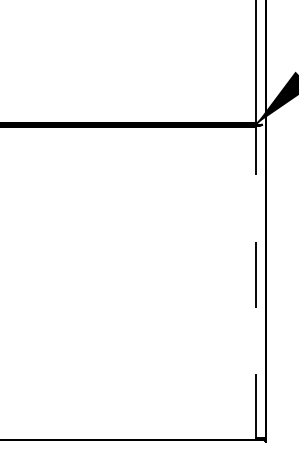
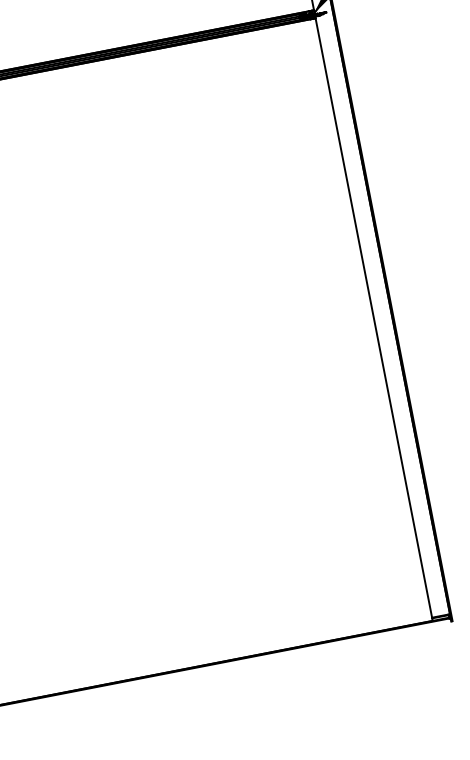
line: (256, 283) -> (374, 319), dashed -> solid

